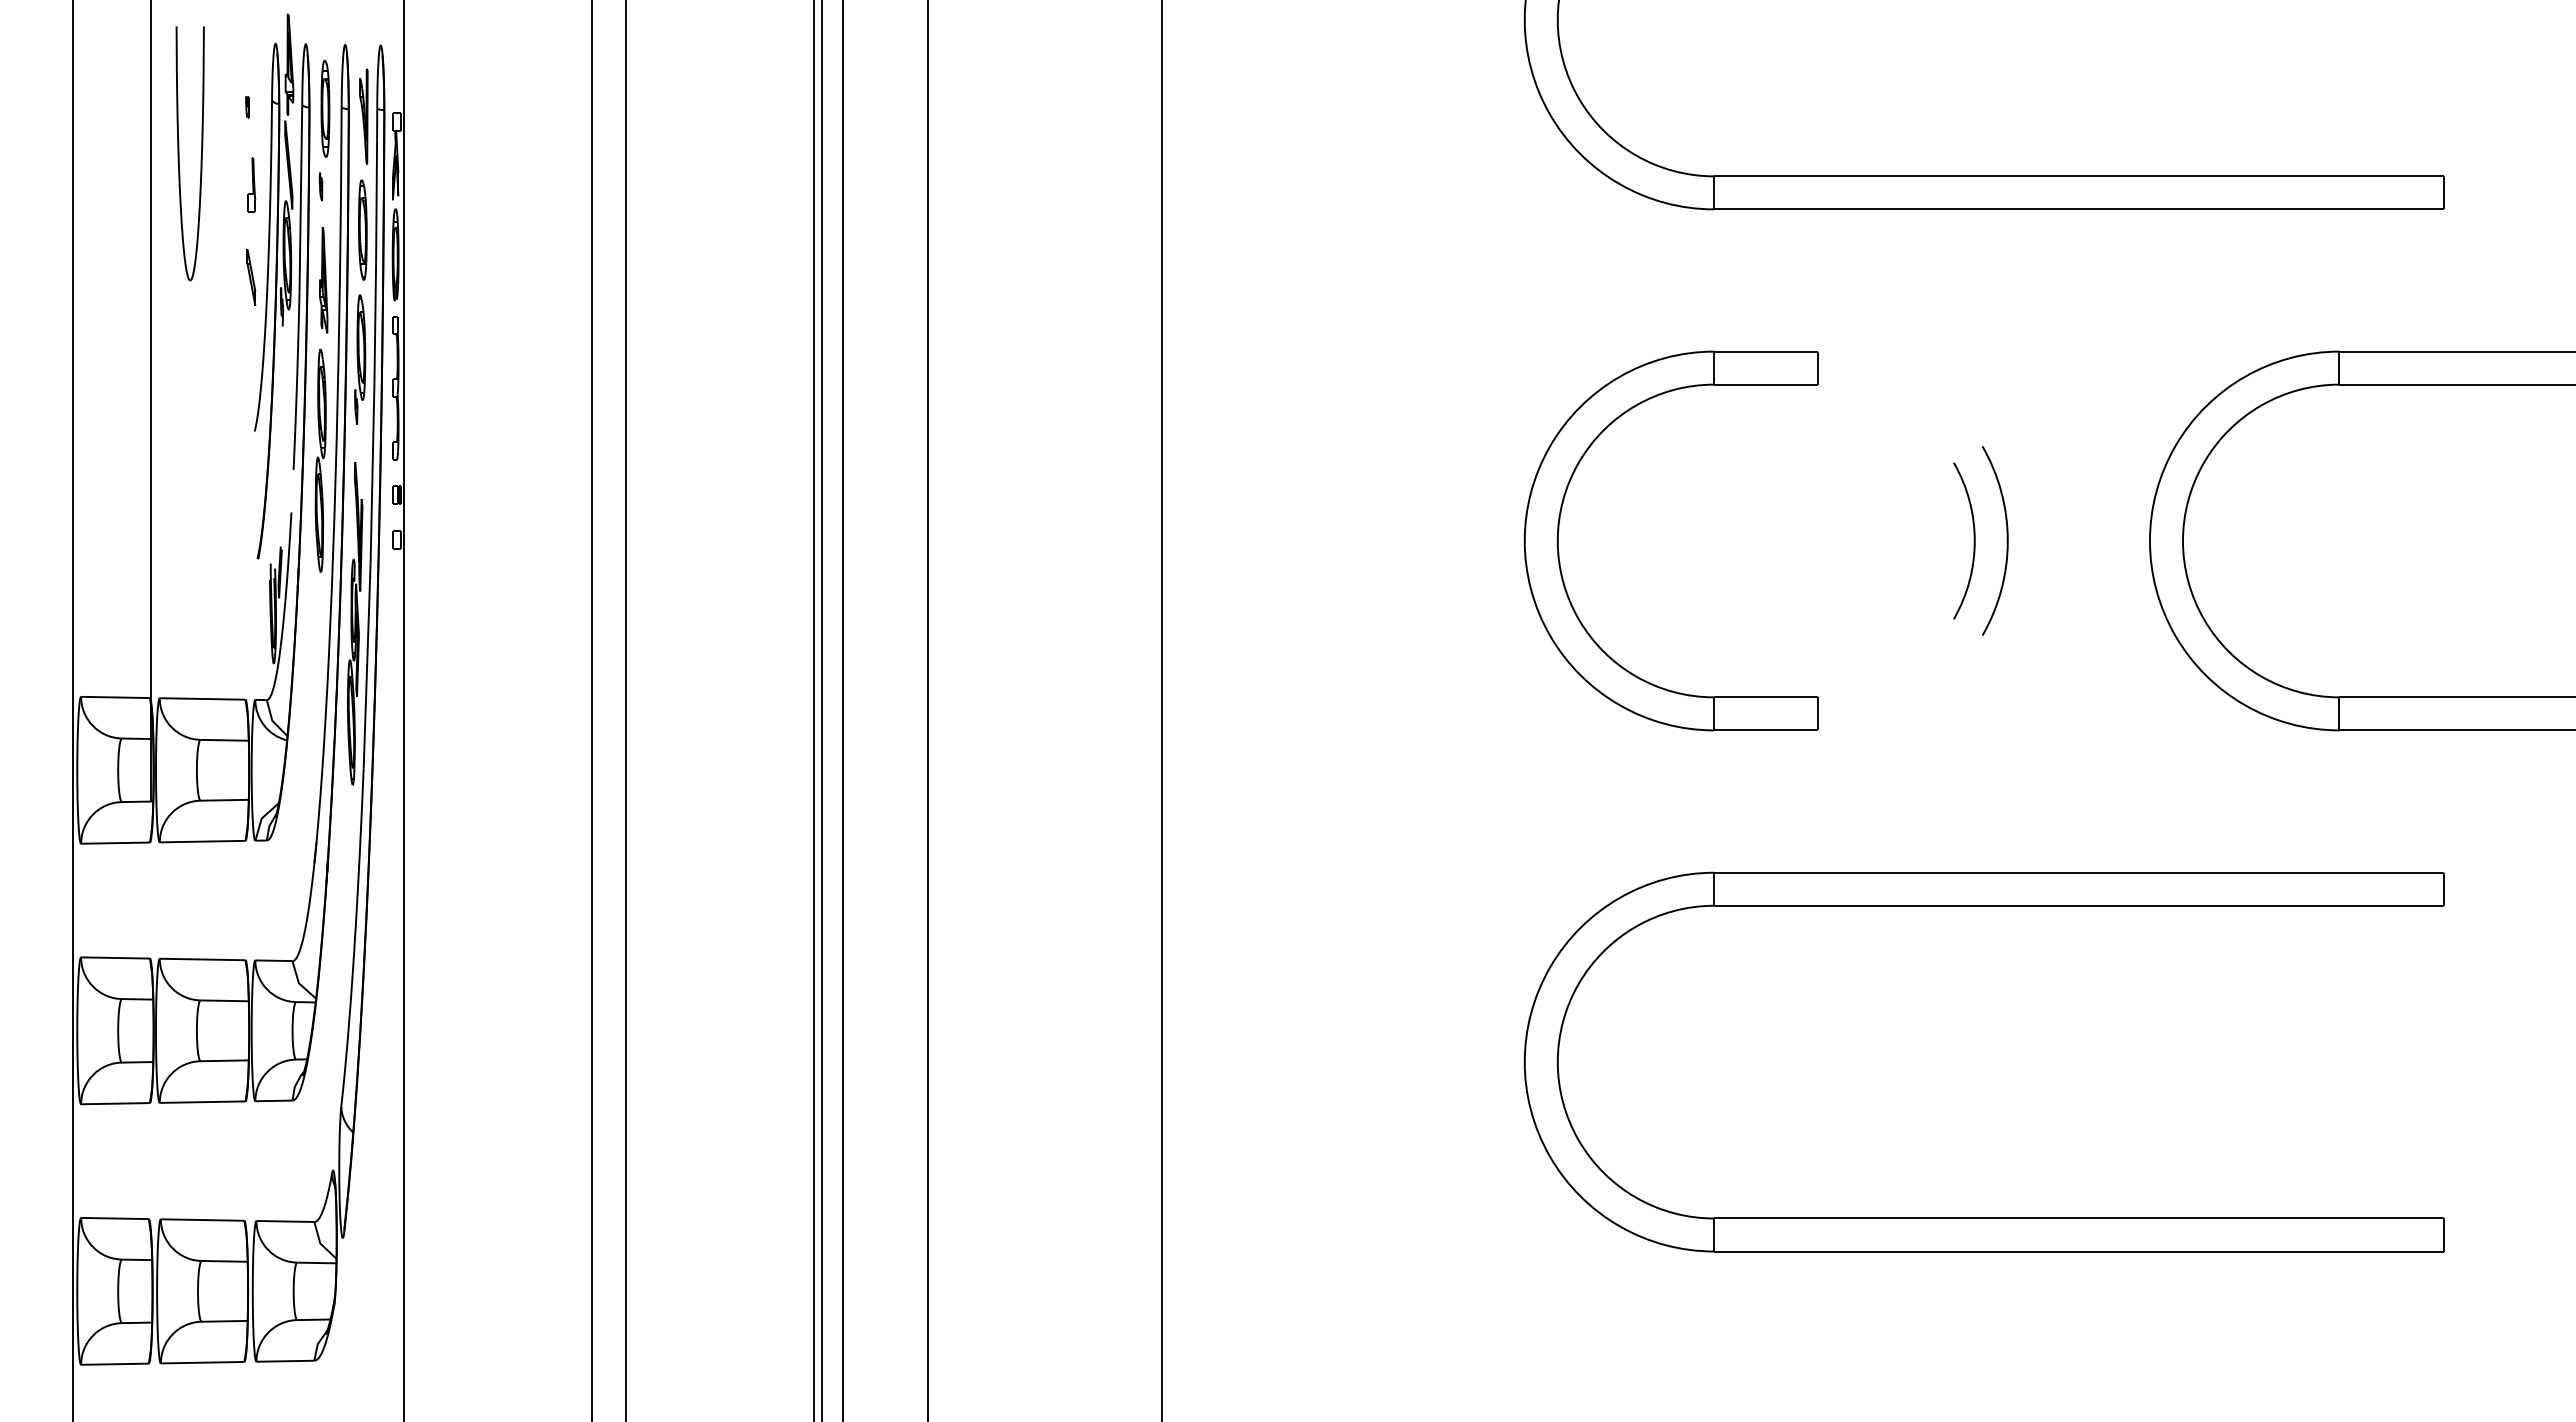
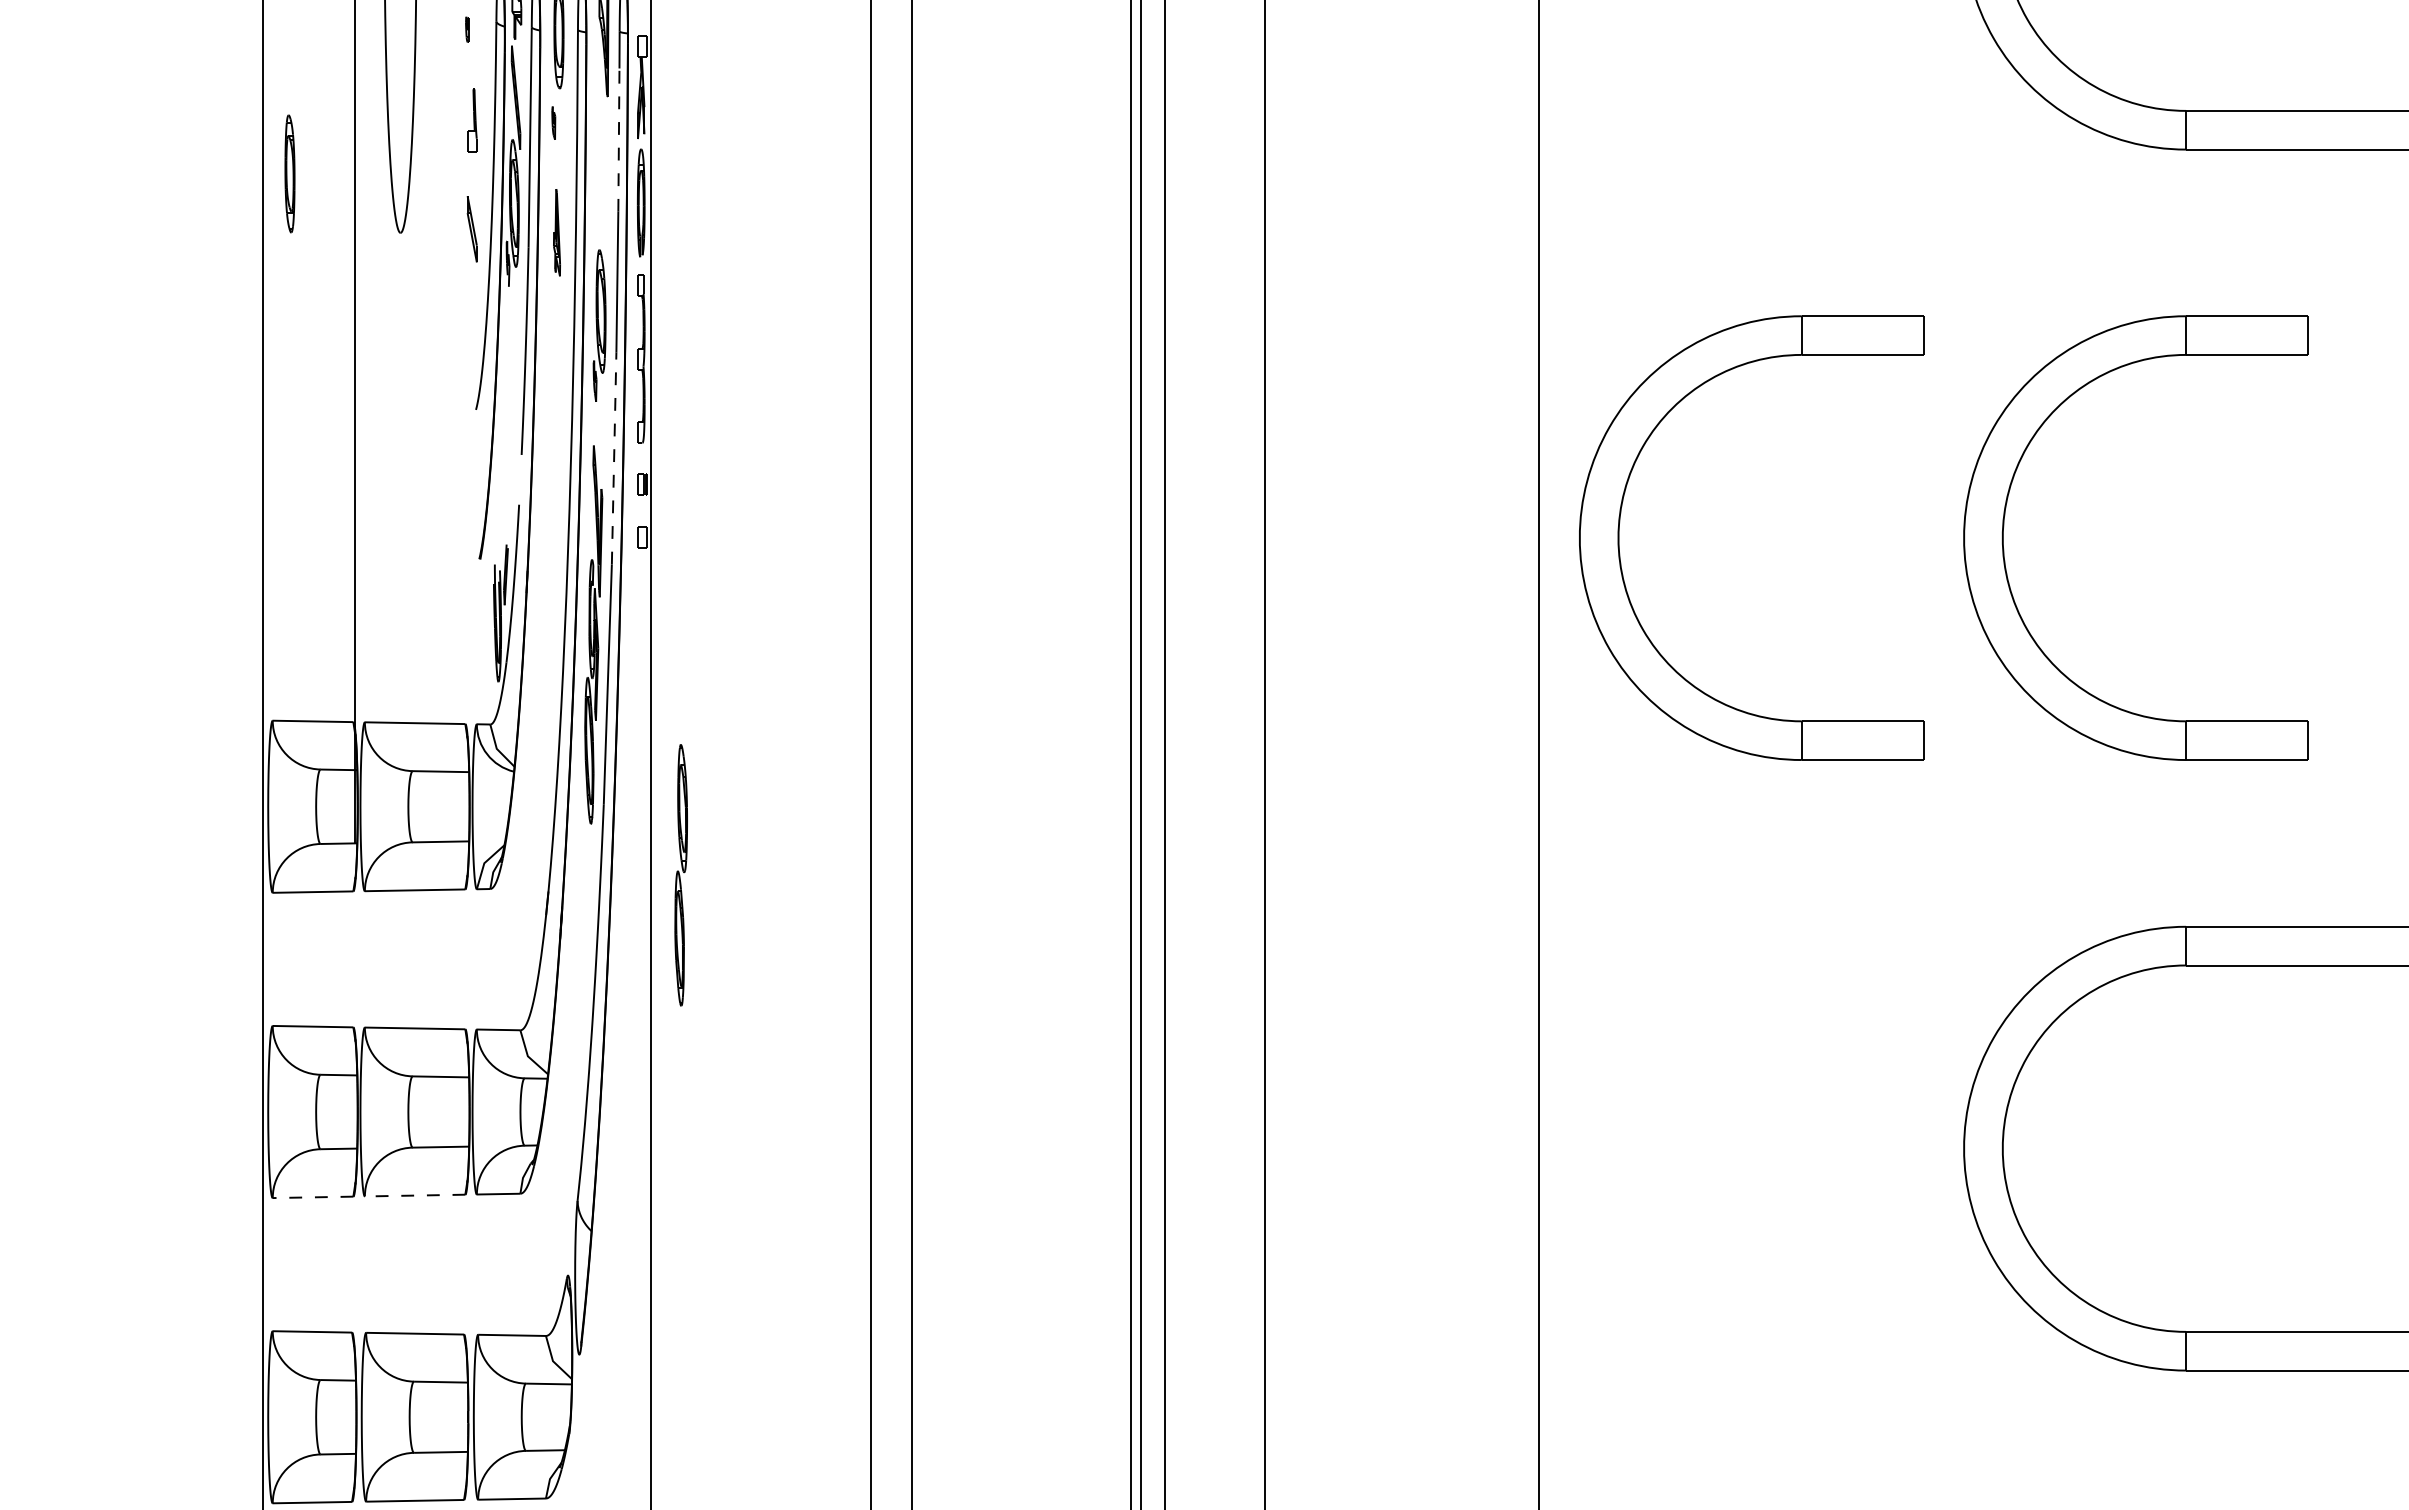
line: (376, 200) -> (618, 139), solid -> dashed
part: (362, 229) -> (289, 173), moved
part: (323, 280) -> (556, 232), size x0.7
part: (320, 460) -> (680, 874), moved
line: (372, 472) -> (614, 457), solid -> dashed
part: (1231, 530) -> (1620, 525), added
line: (202, 1102) -> (414, 1195), solid -> dashed
line: (115, 1103) -> (313, 1197), solid -> dashed

